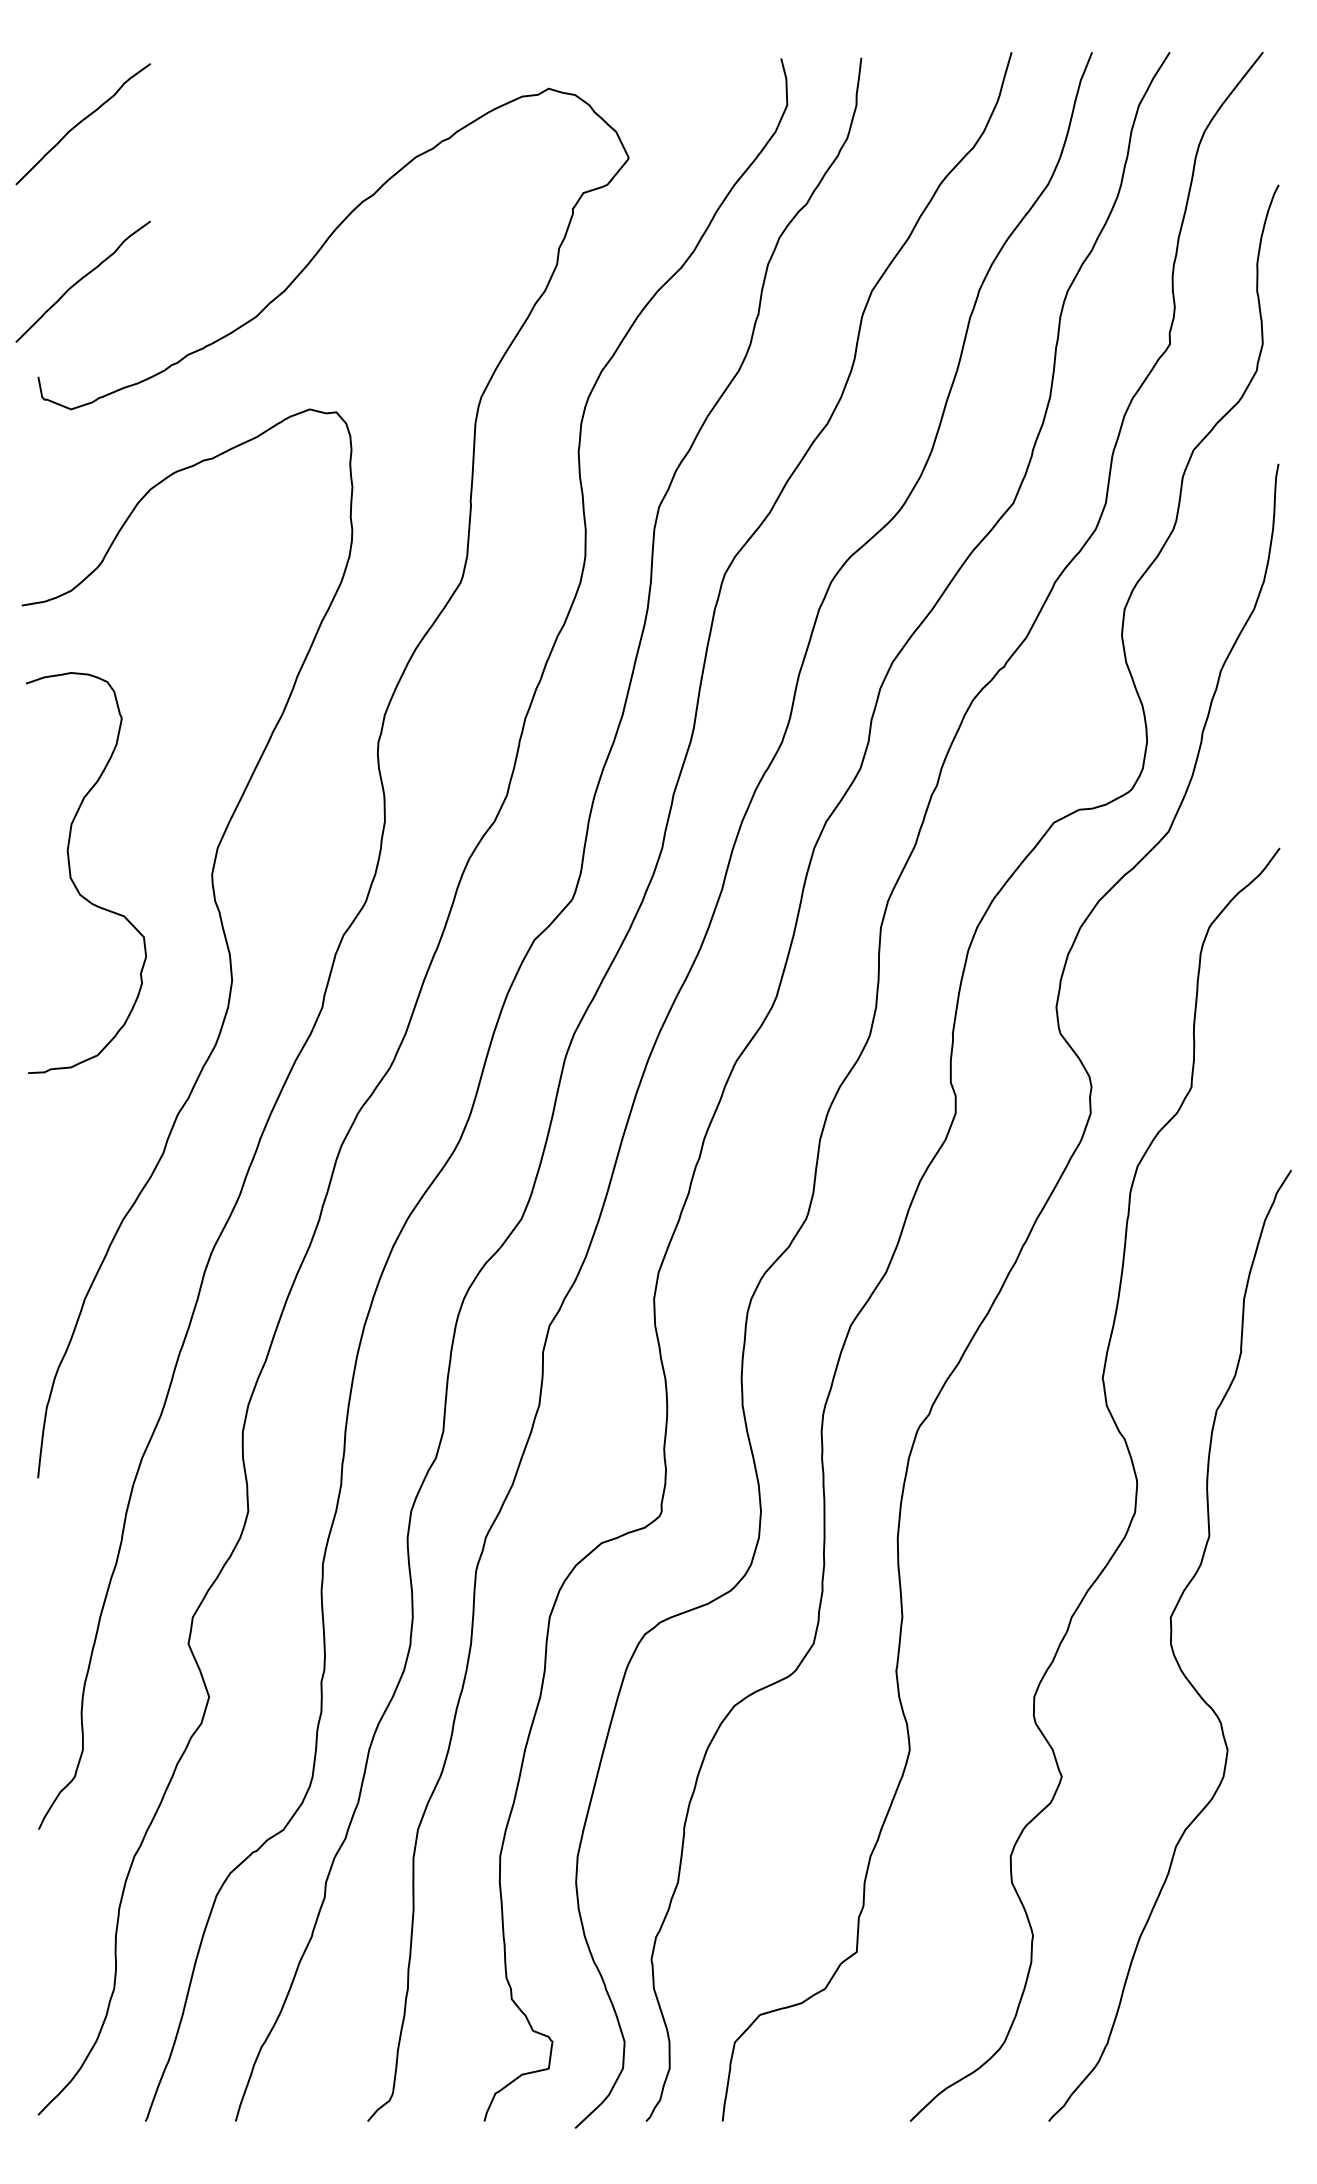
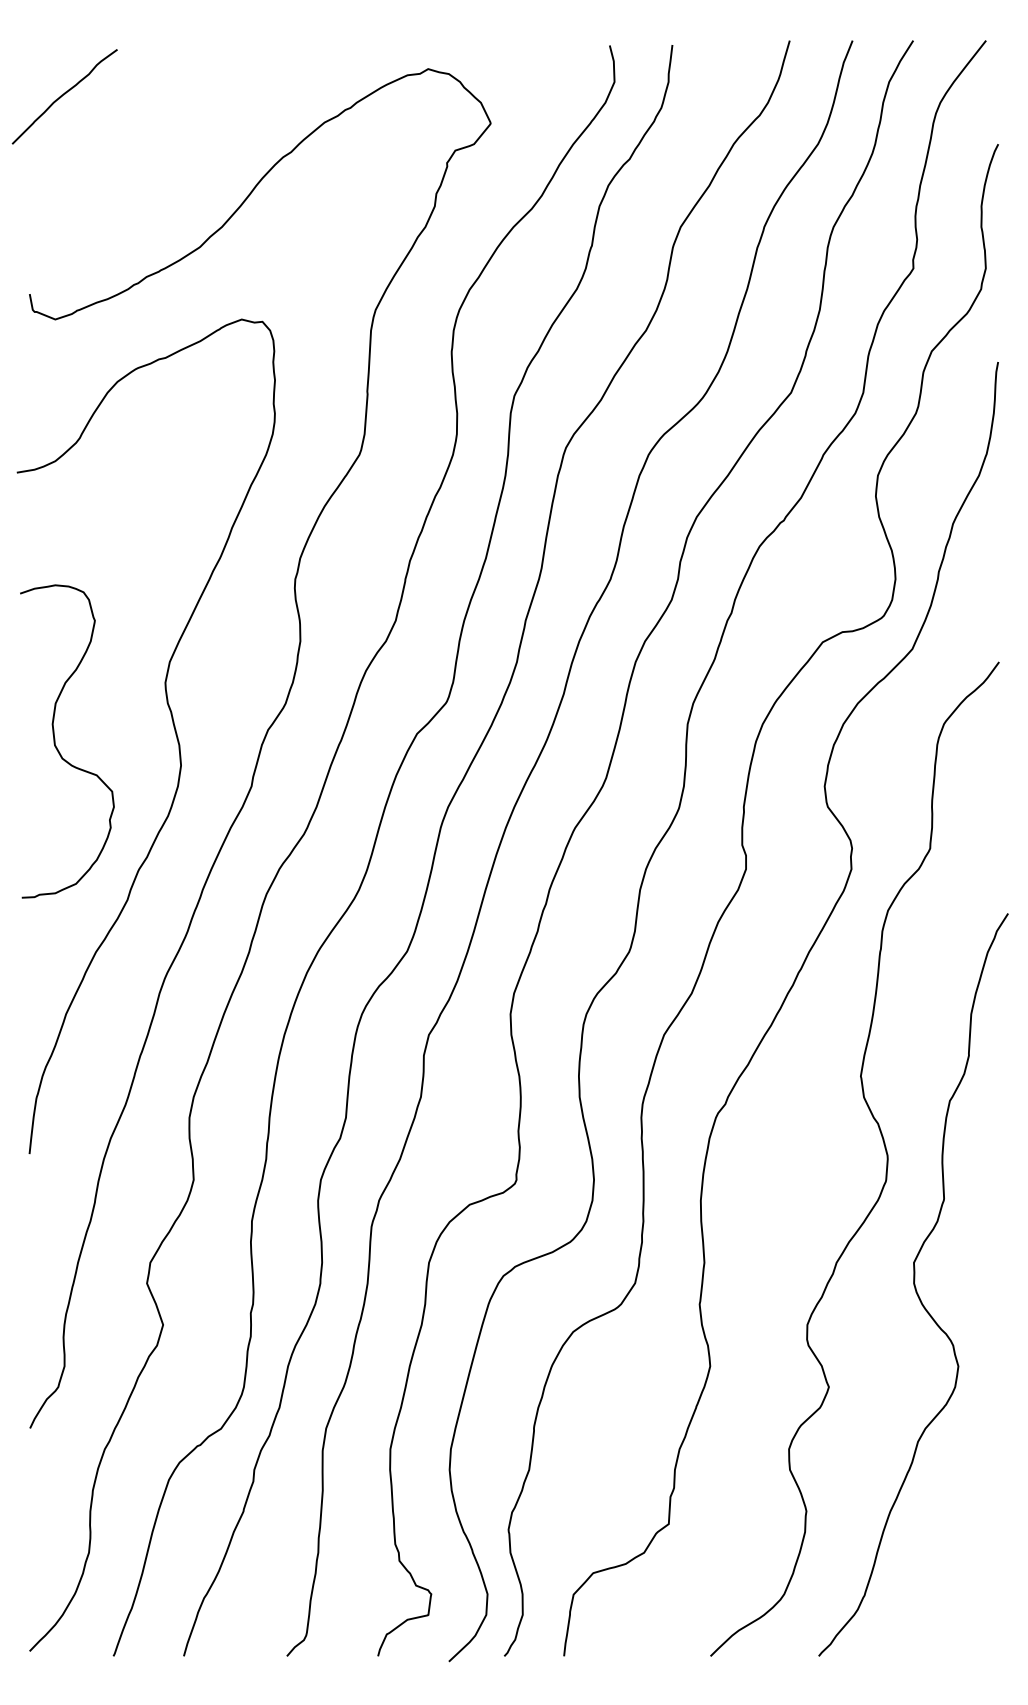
curve: (81, 280) -> (63, 218), removed
curve: (73, 880) -> (57, 747), moved

